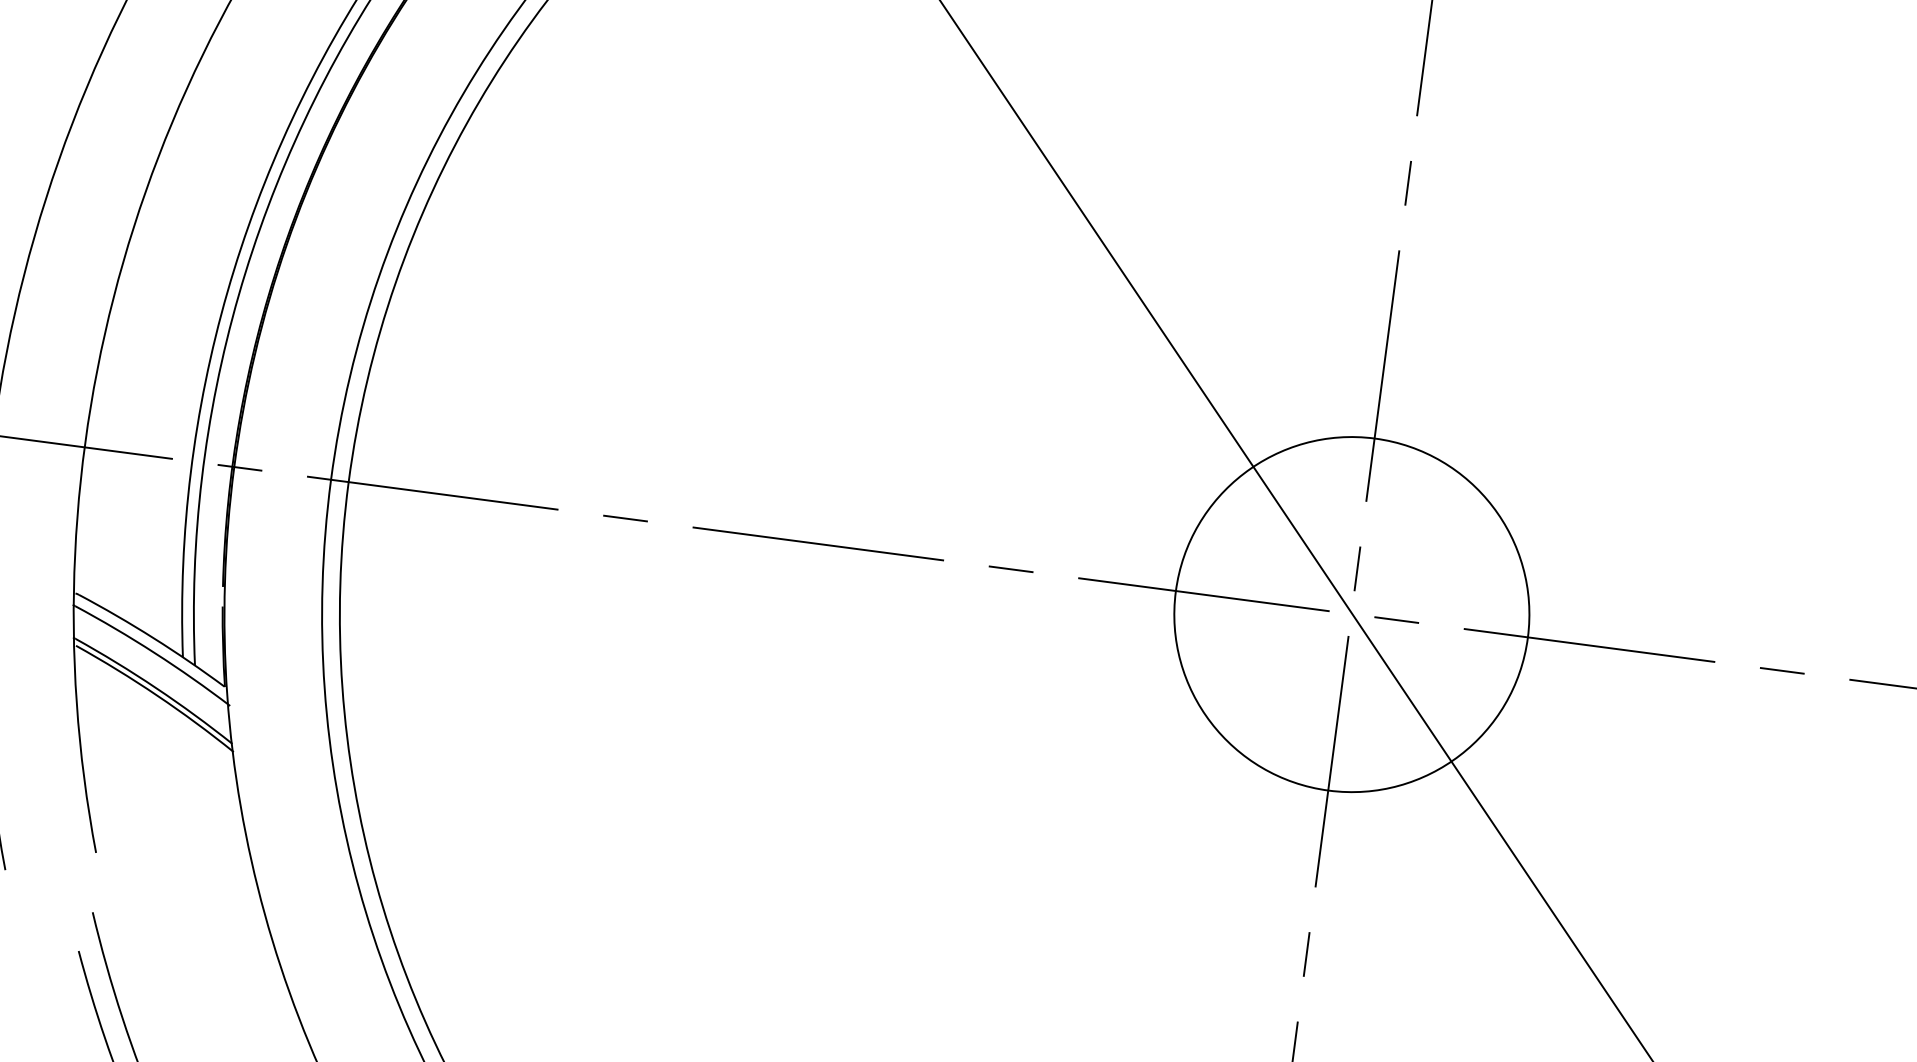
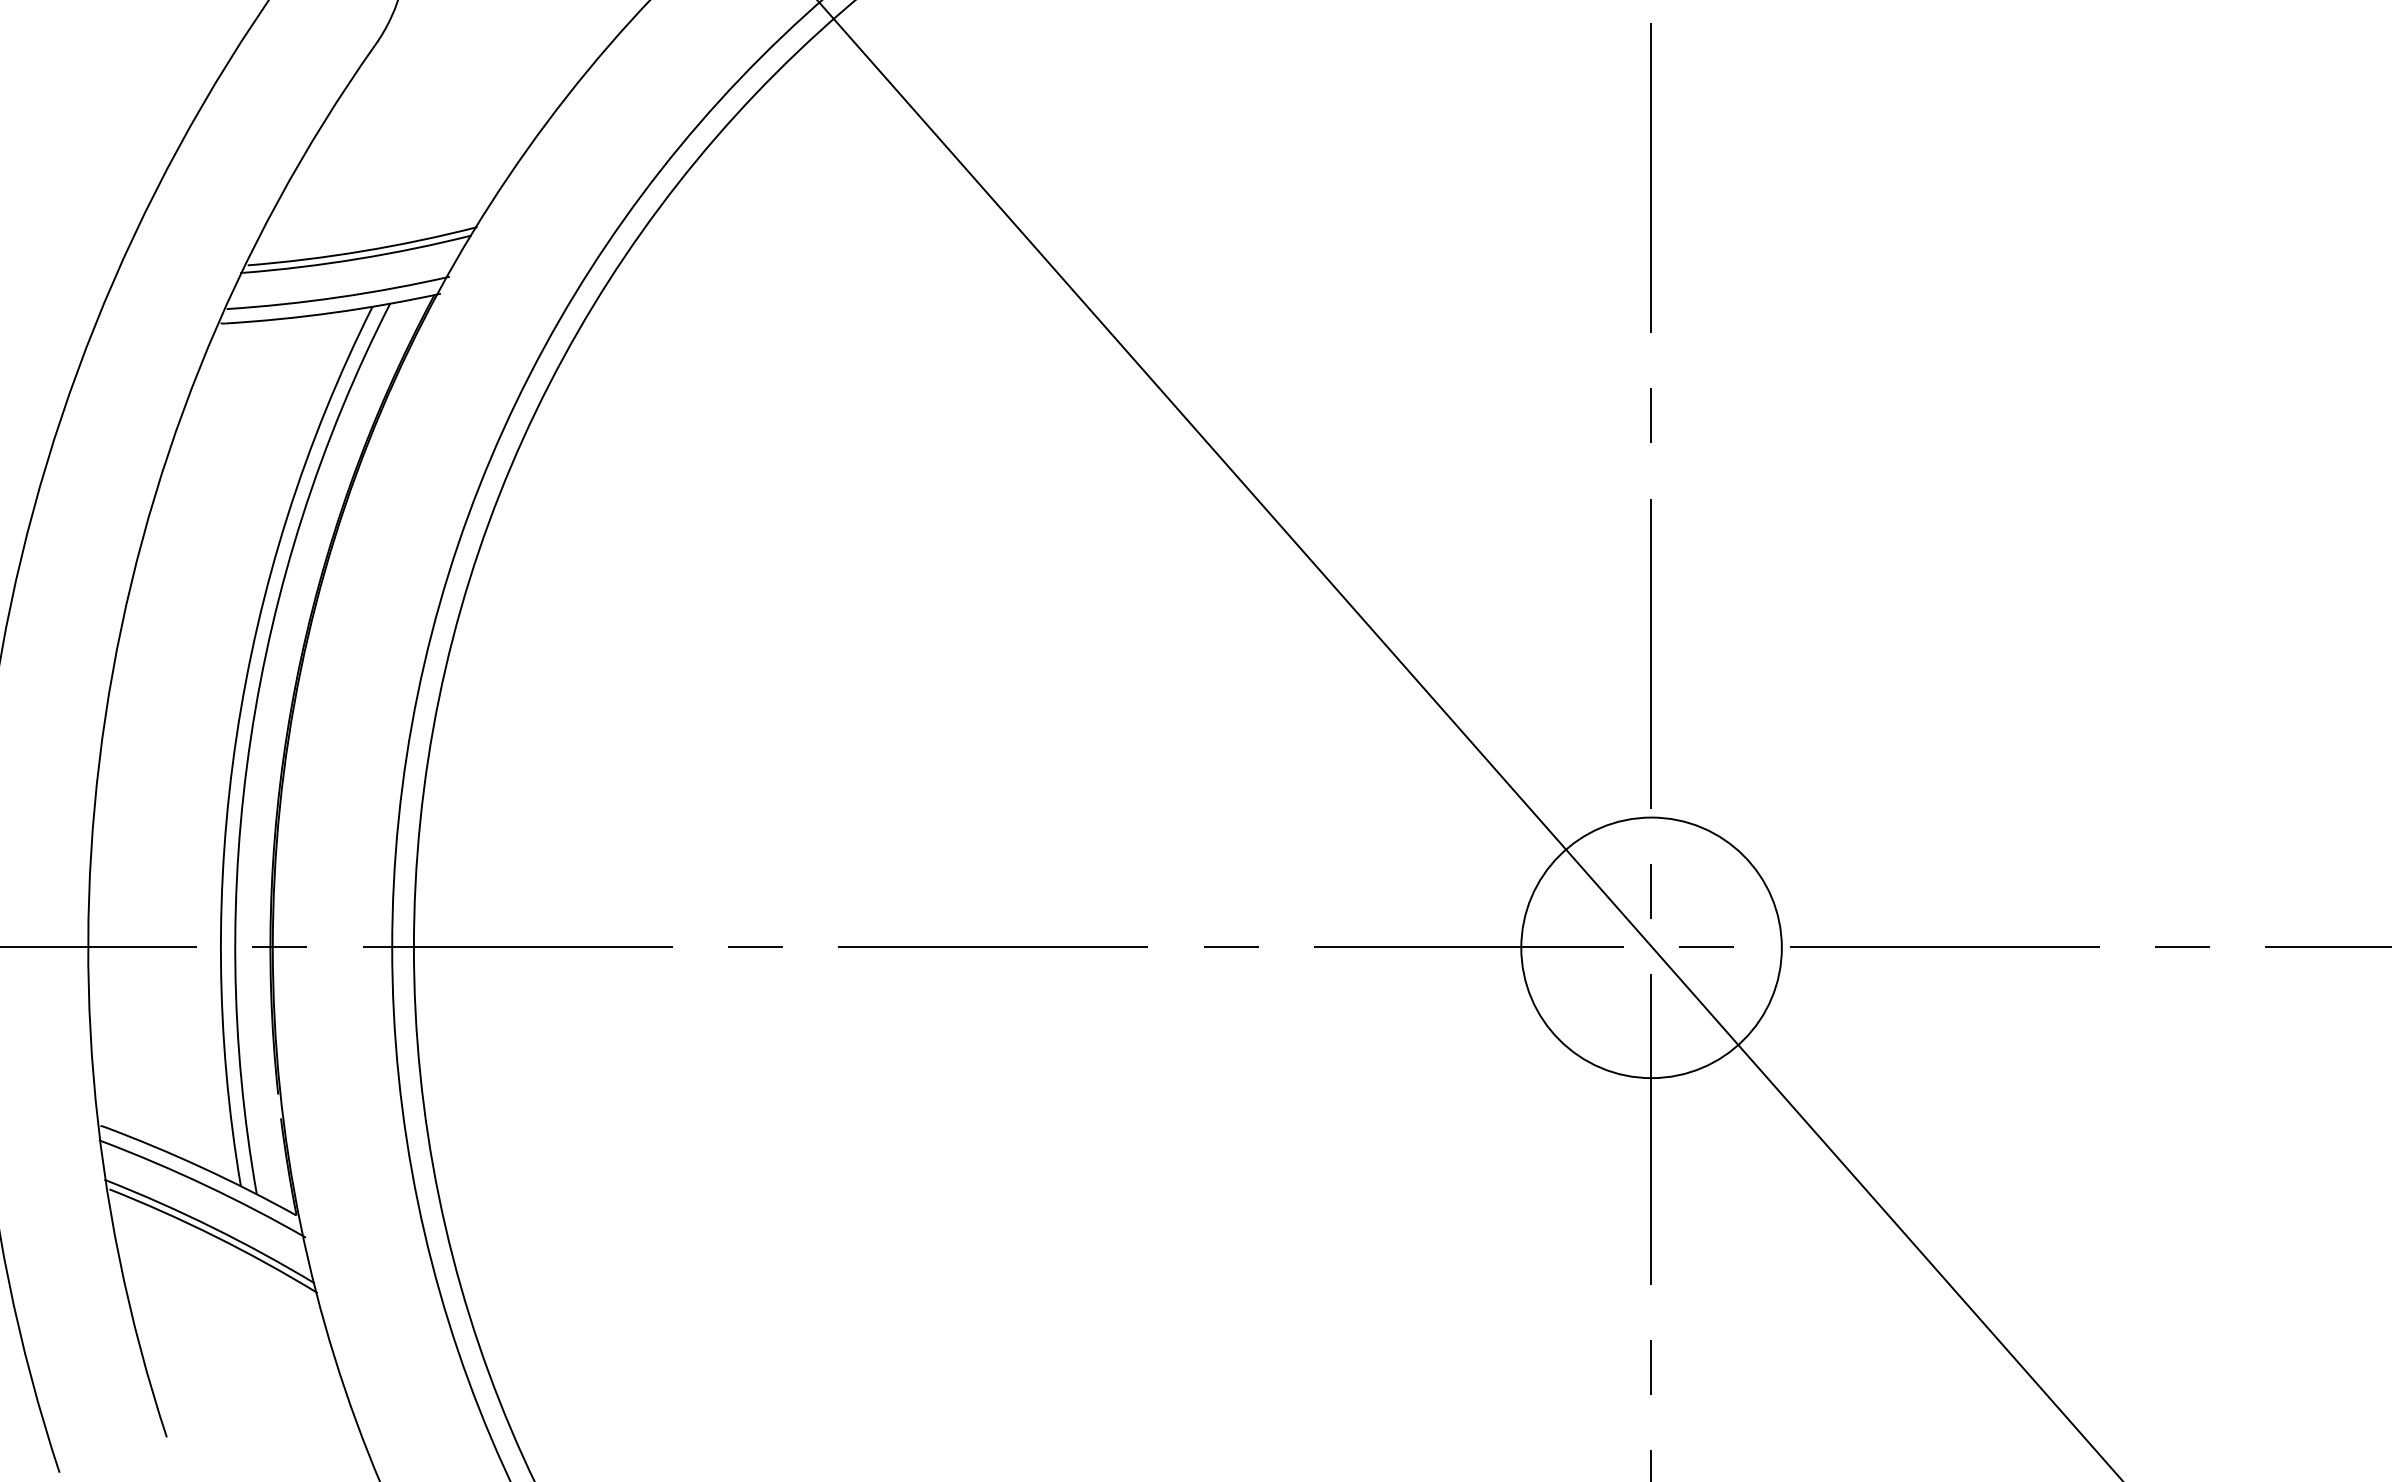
circle: (1351, 614) -> (1651, 947), size x0.6

